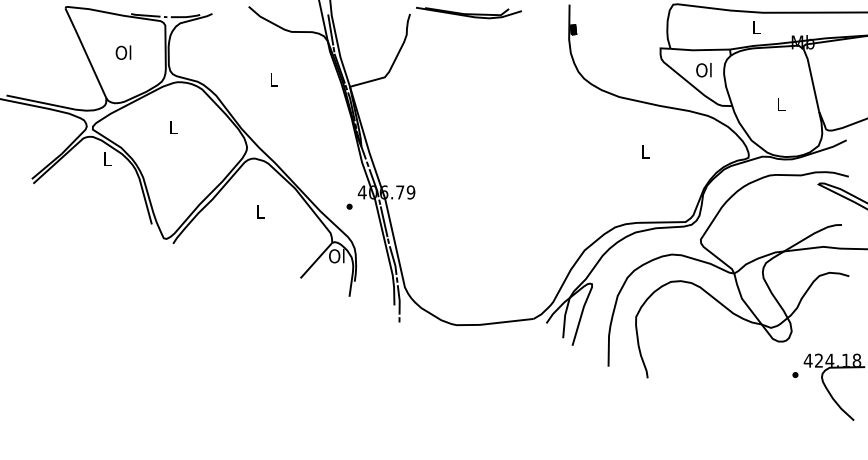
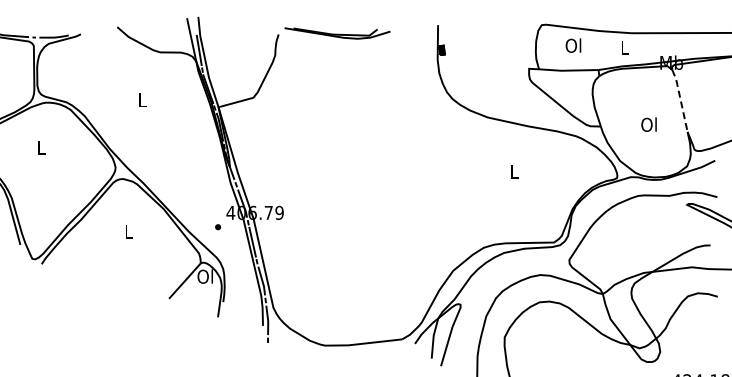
text: (703, 70) -> (573, 45), moved
line: (812, 79) -> (681, 99), solid -> dashed
text: (780, 104) -> (649, 124), L -> Ol

